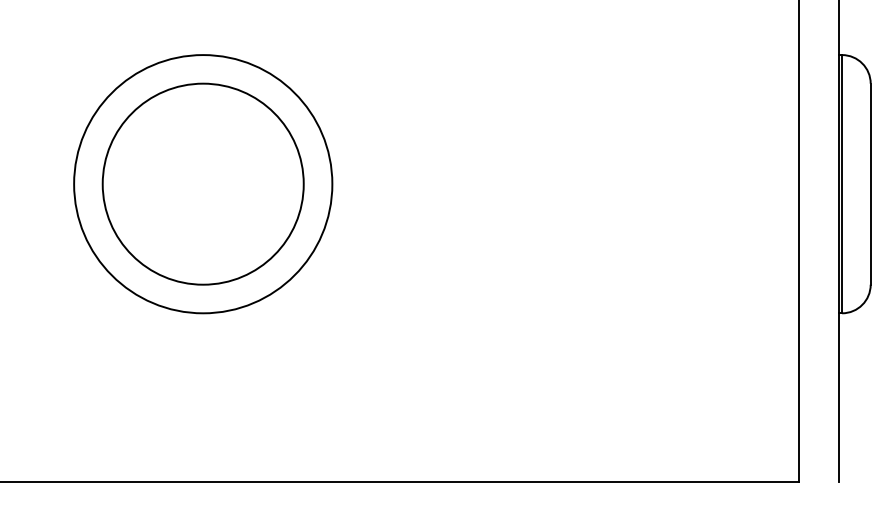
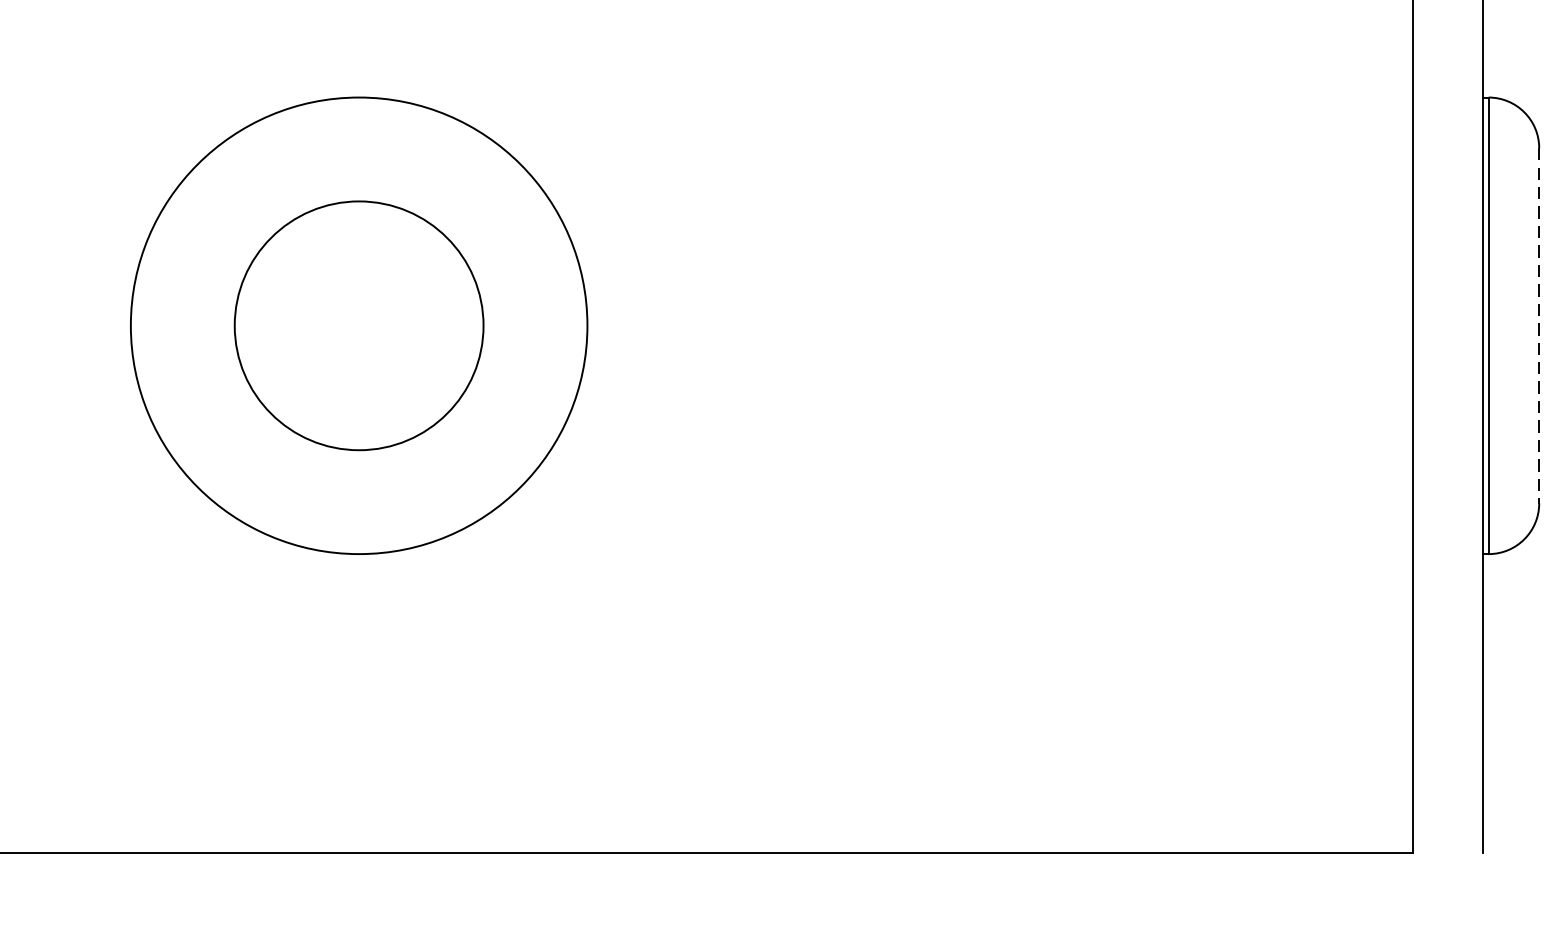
circle: (202, 183) -> (357, 324), size x0.7
line: (870, 184) -> (1538, 326), solid -> dashed

